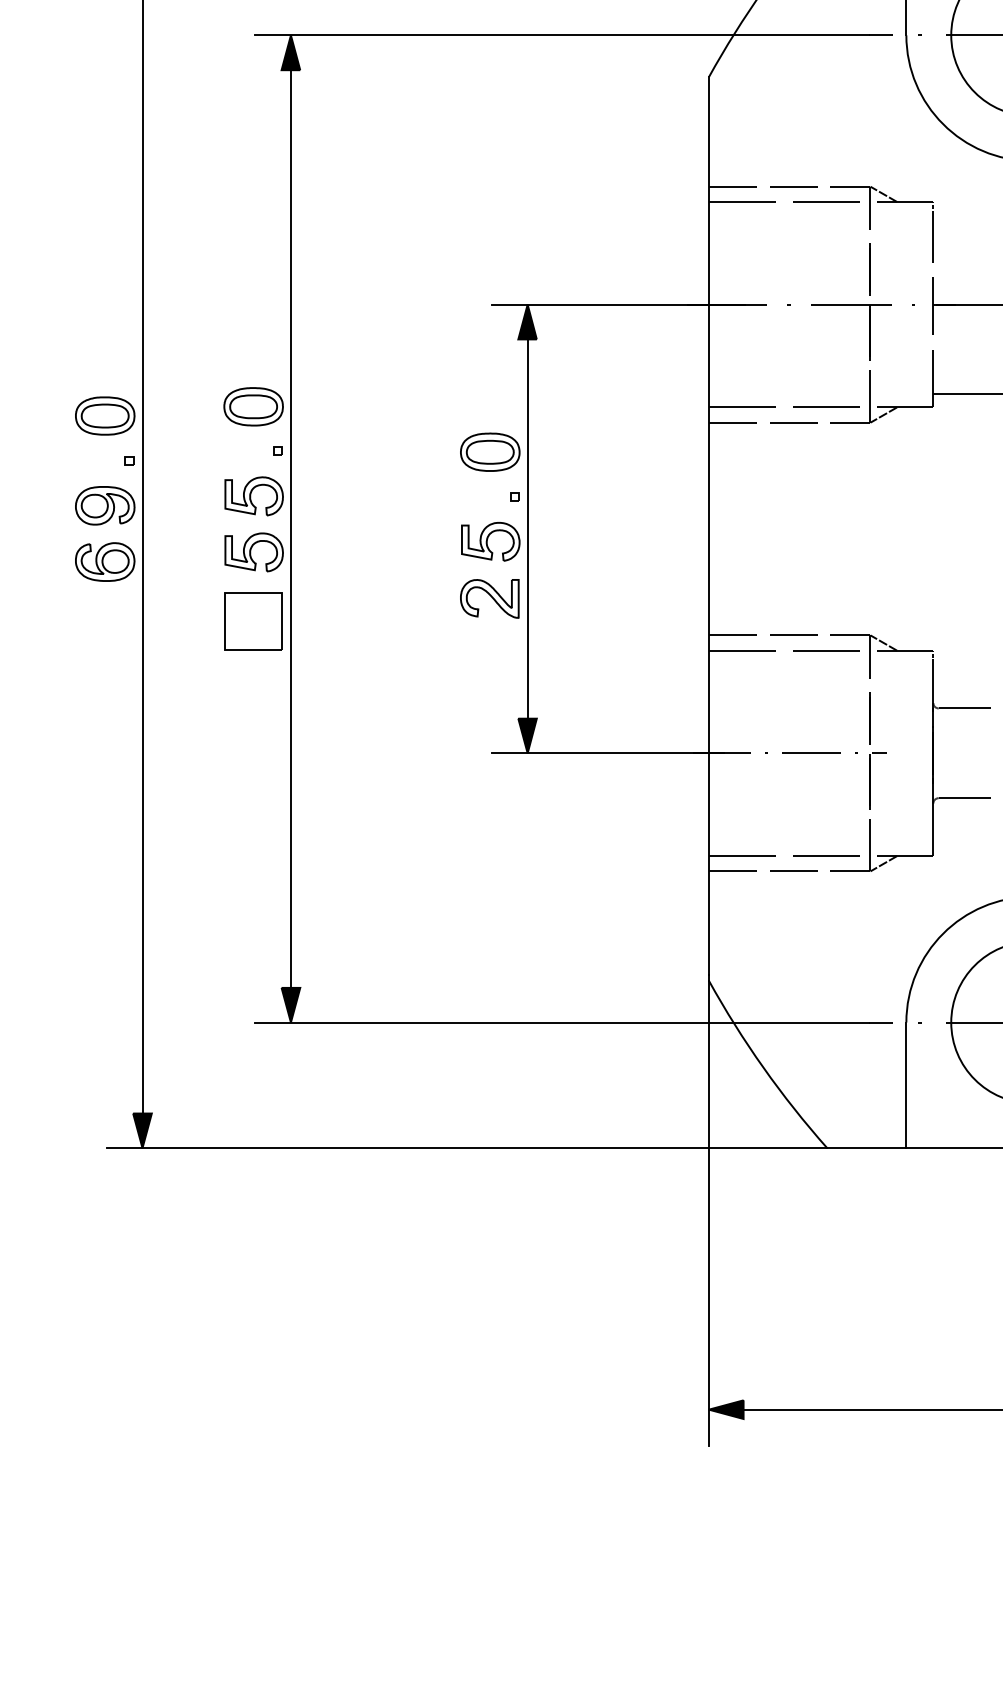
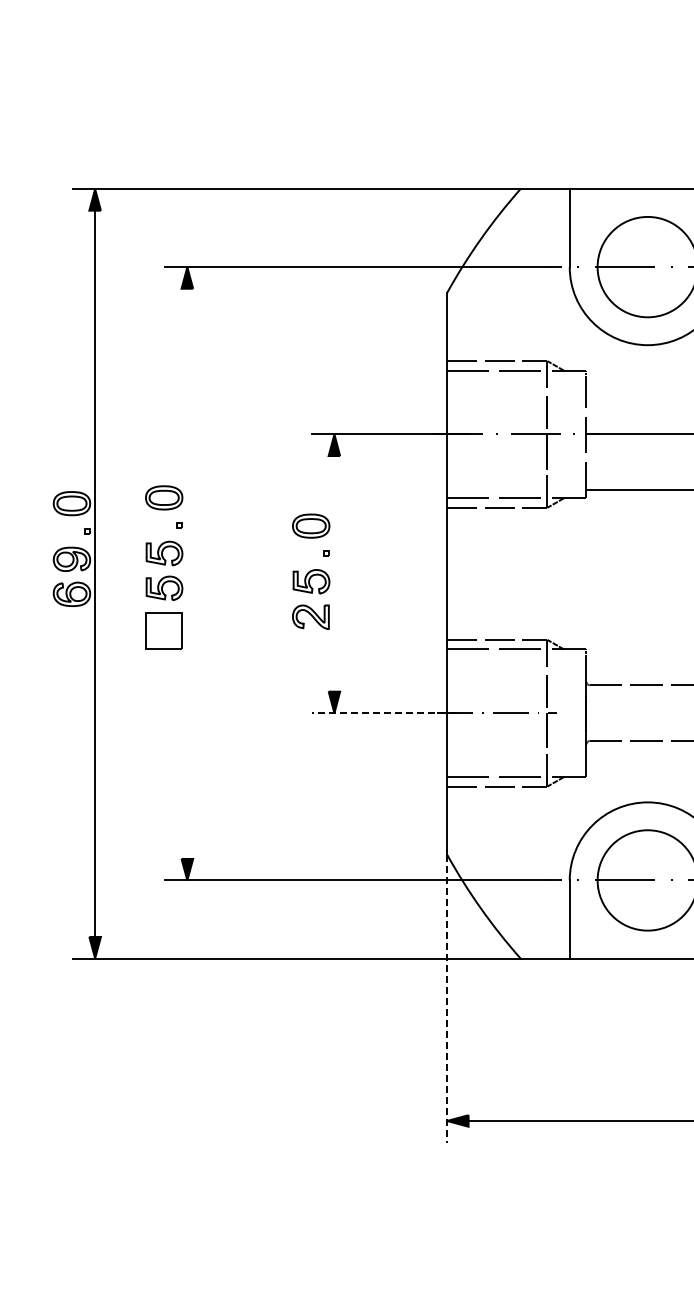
line: (291, 528) -> (187, 573), removed
line: (527, 528) -> (334, 573), removed
line: (606, 753) -> (383, 713), solid -> dashed
line: (709, 1214) -> (447, 999), solid -> dashed

